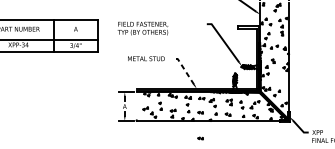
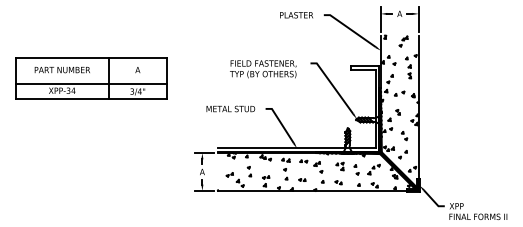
text: (143, 28) -> (263, 69), moved
line: (184, 69) -> (280, 122), dashed -> solid
part: (278, 79) -> (404, 136), added
part: (200, 138) -> (302, 213), removed

